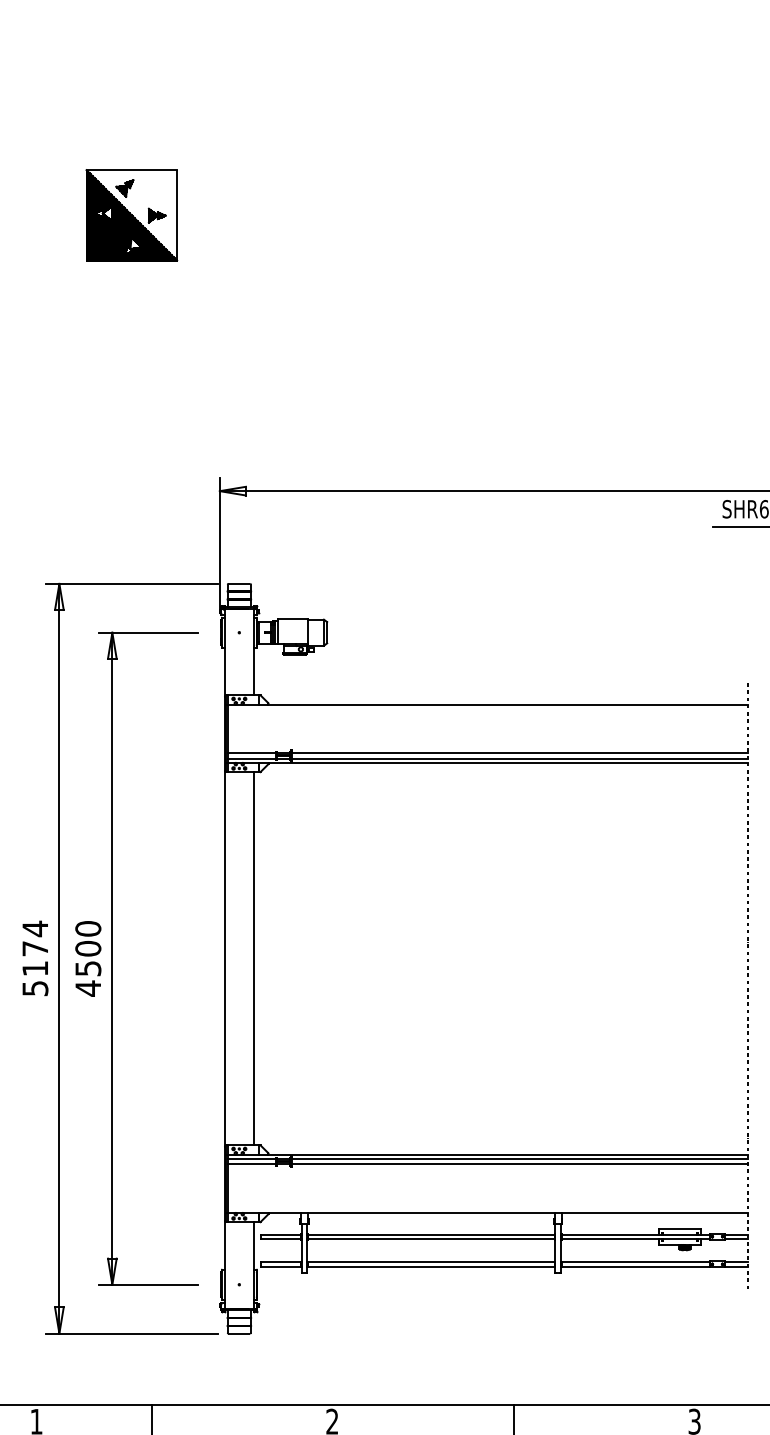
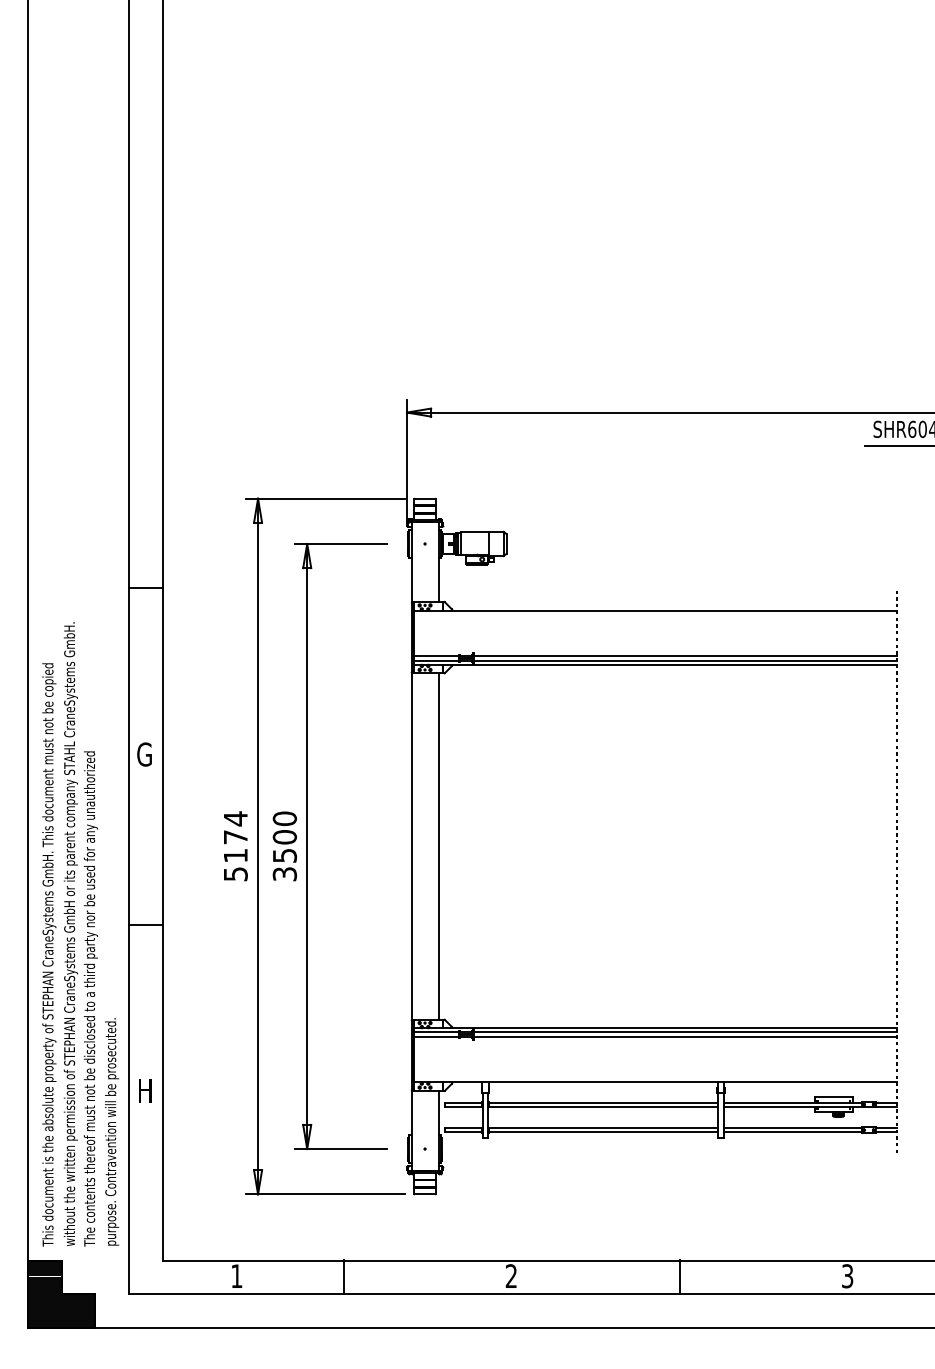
part: (132, 215) -> (325, 156), removed
text: (87, 987) -> (284, 873), 4500 -> 3500

